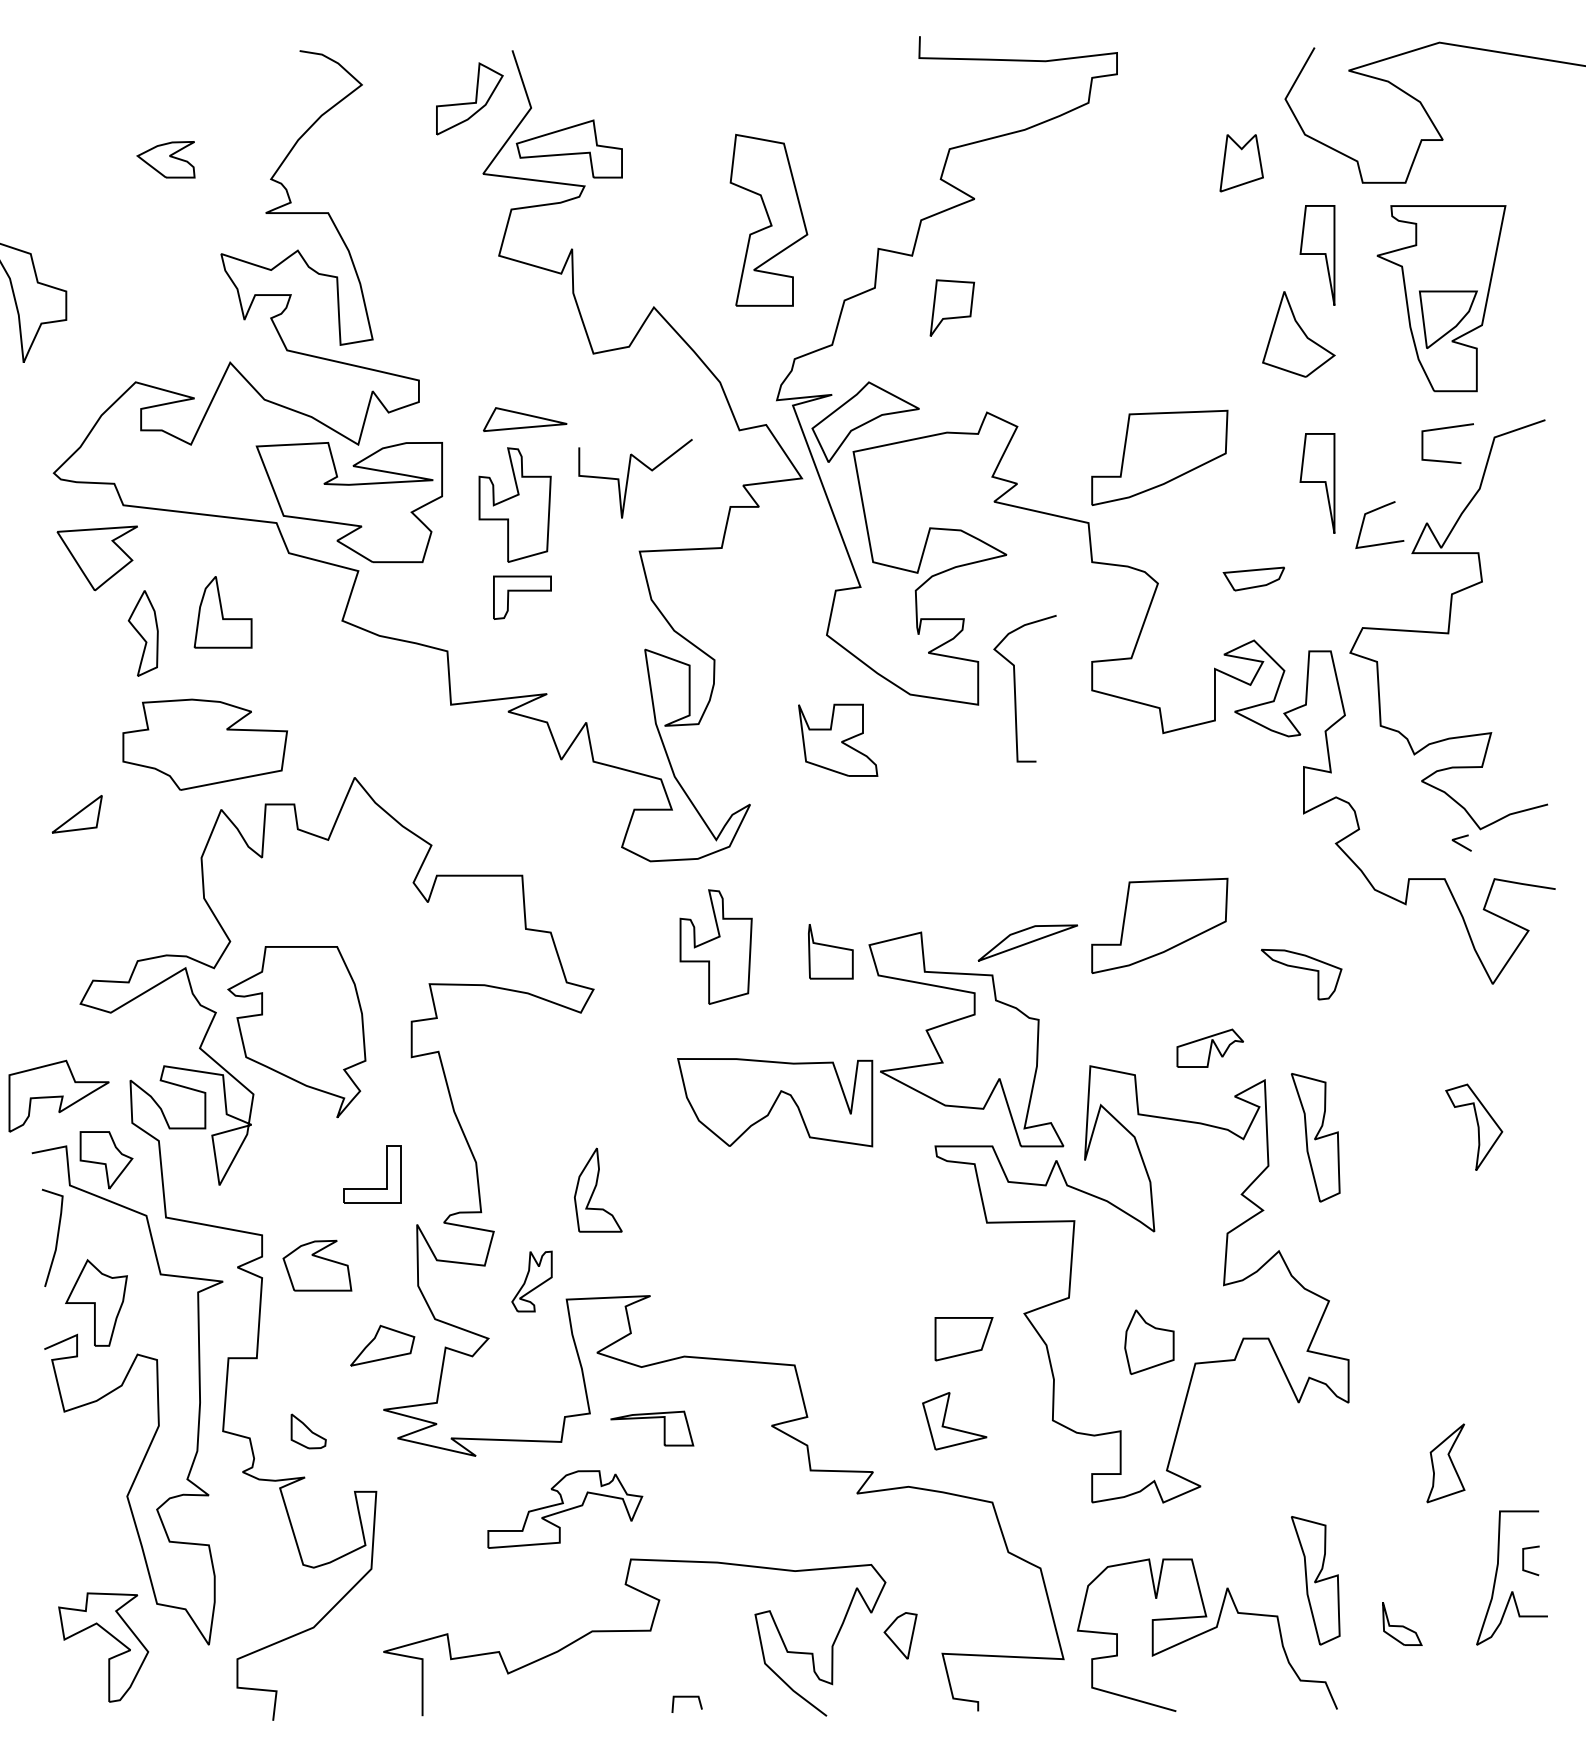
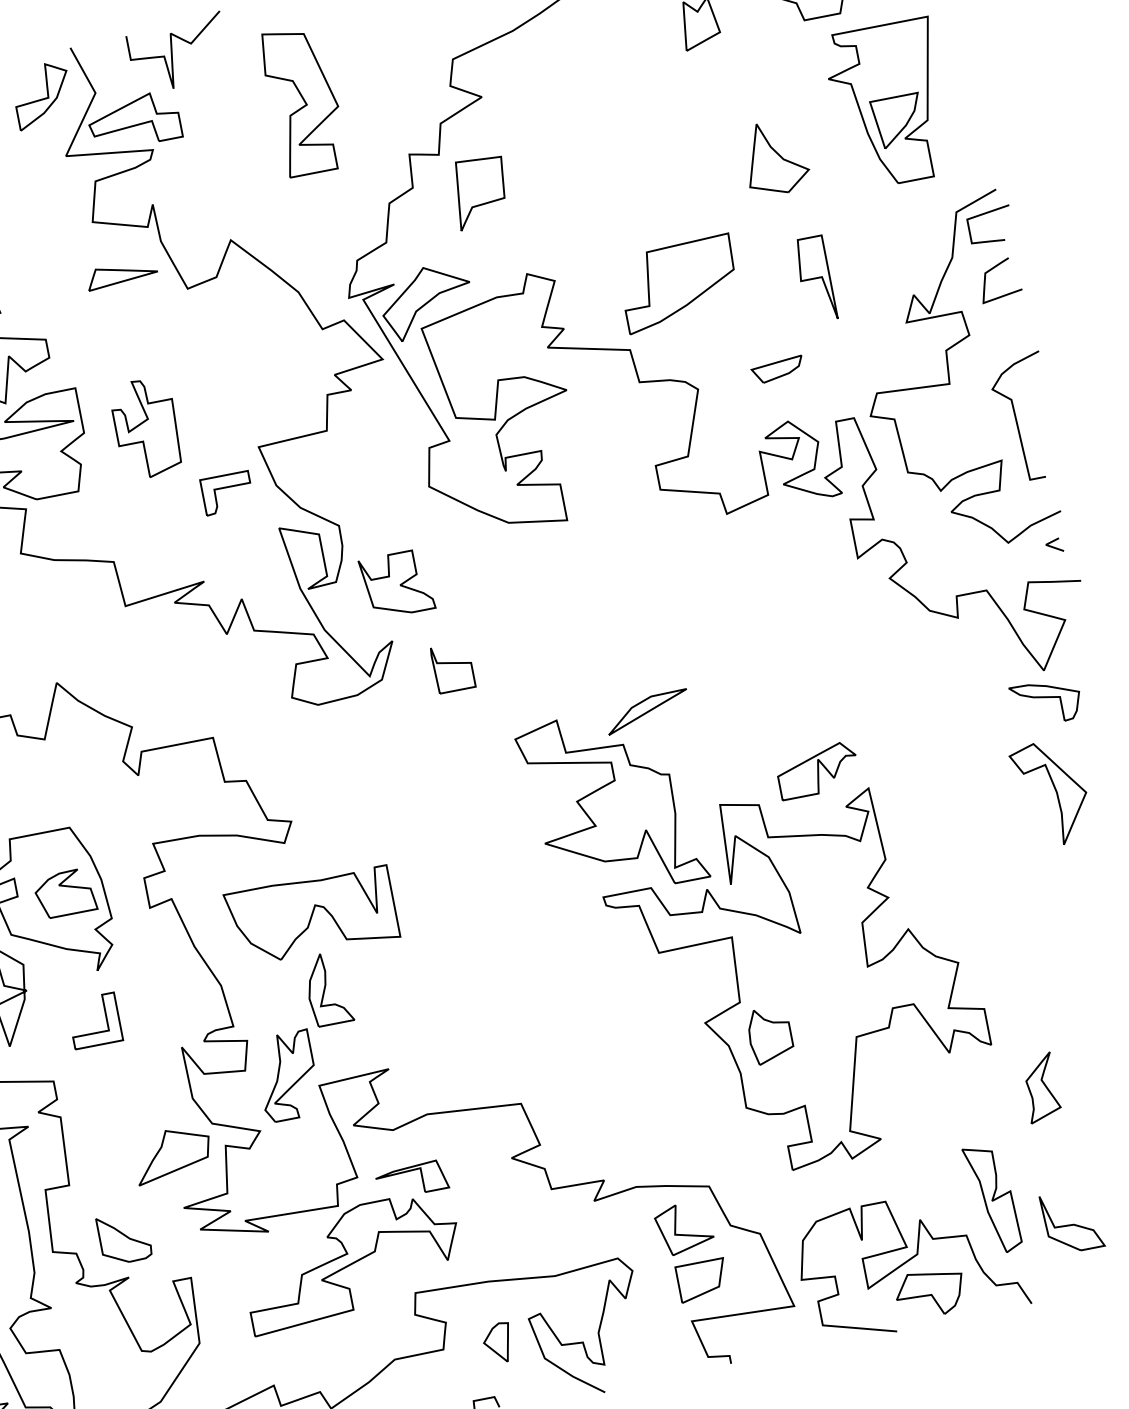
part: (768, 219) -> (303, 100), moved
part: (1317, 255) -> (778, 88), removed
part: (952, 307) -> (481, 191), size x1.43
part: (525, 419) -> (122, 274), moved
curve: (1444, 429) -> (985, 214), moved
curve: (628, 478) -> (172, 54), moved
curve: (1372, 512) -> (991, 270), moved
part: (522, 597) -> (227, 493), moved
curve: (1015, 688) -> (1016, 418), moved
part: (838, 739) -> (397, 583), moved
line: (1460, 843) -> (1053, 546), moved
part: (1159, 925) -> (755, 675), removed
part: (715, 946) -> (386, 765), removed
part: (830, 951) -> (452, 667), moved
part: (1301, 974) -> (1046, 702), moved
part: (1210, 1047) -> (817, 769), size x1.43
part: (775, 1102) -> (312, 915), moved
part: (1474, 1127) -> (1051, 793), size x1.43
part: (1315, 1137) -> (920, 827), removed
part: (386, 1174) -> (106, 1018), moved
part: (317, 1265) -> (65, 893), moved
part: (531, 1281) -> (286, 1076), size x1.67
part: (963, 1339) -> (702, 1280), moved
part: (1149, 1341) -> (770, 1034), moved
part: (382, 1345) -> (172, 1154), size x1.43
part: (952, 1427) -> (683, 1234), moved
part: (308, 1431) -> (124, 1238), size x1.67
part: (1445, 1463) -> (1040, 1088), moved
part: (565, 1509) -> (352, 1261), size x1.67
part: (1402, 1623) -> (1072, 1221), size x1.67
part: (900, 1635) -> (497, 1343), moved
part: (1222, 1674) -> (929, 1293), added

